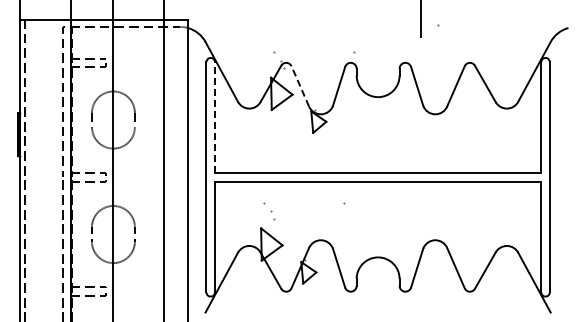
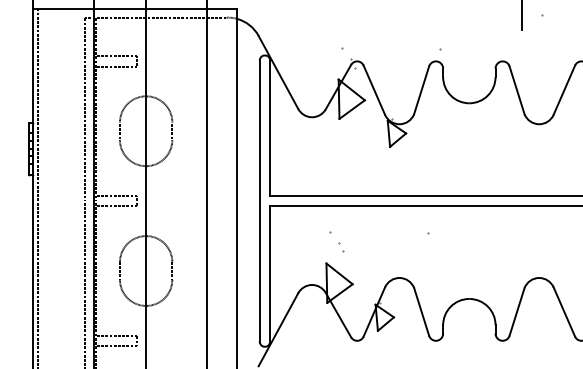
line: (300, 86) -> (374, 90), dashed -> solid
line: (215, 117) -> (270, 128), dashed -> solid

